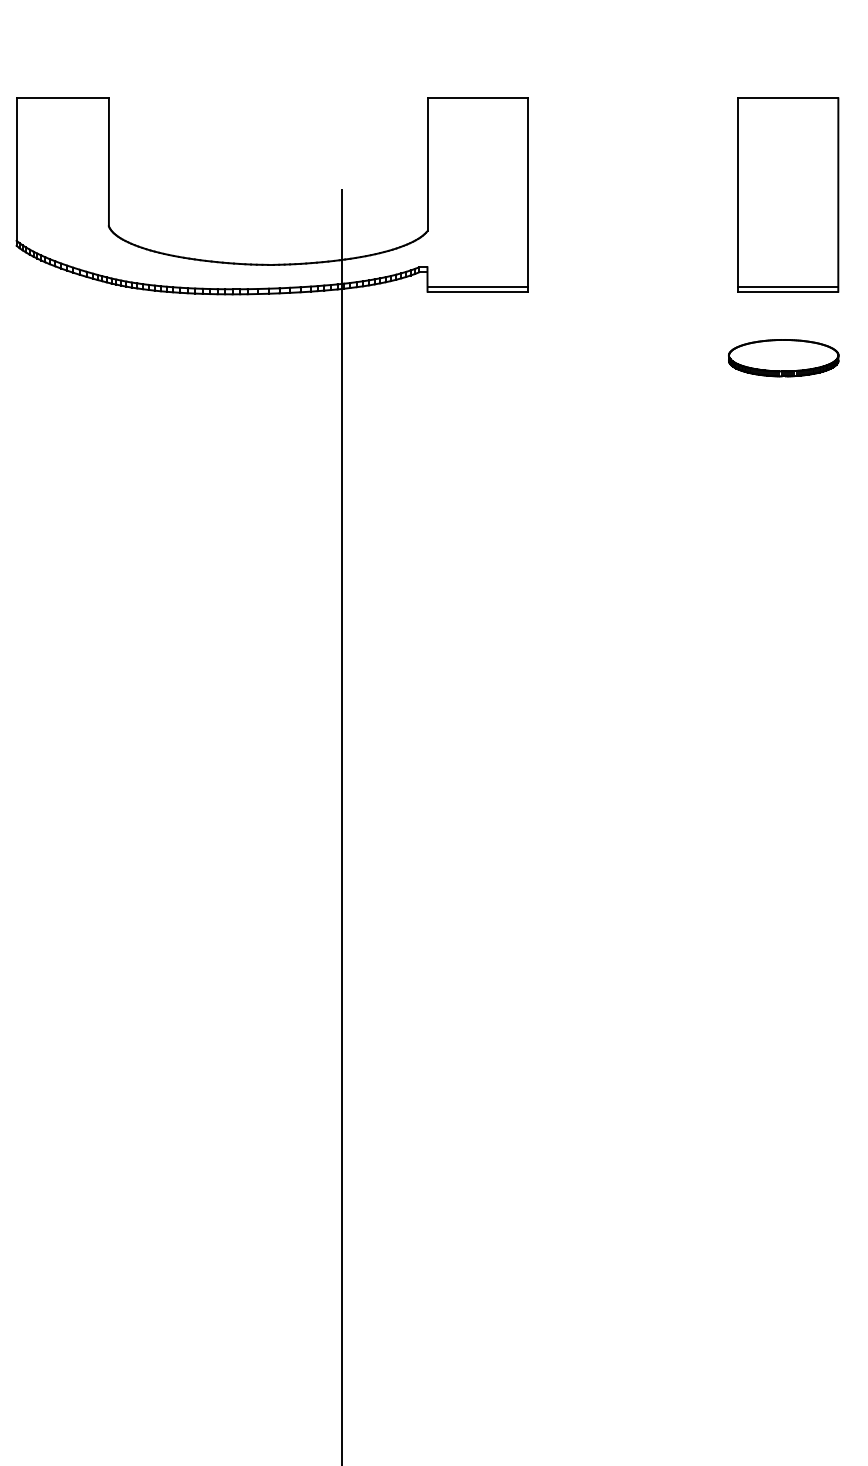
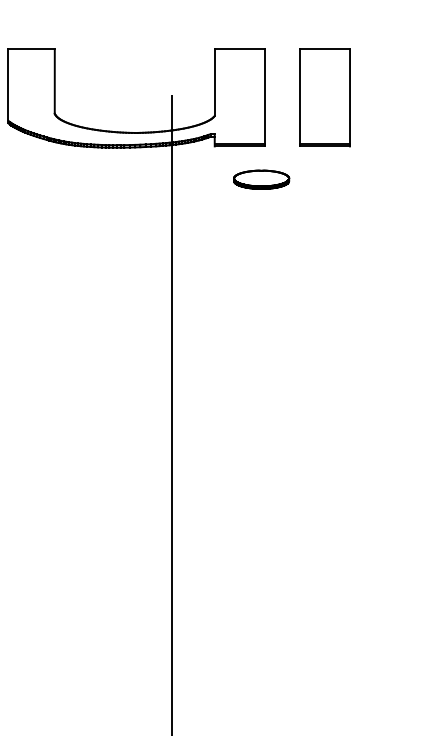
part: (787, 194) -> (324, 97), moved
part: (783, 357) -> (261, 179), moved

